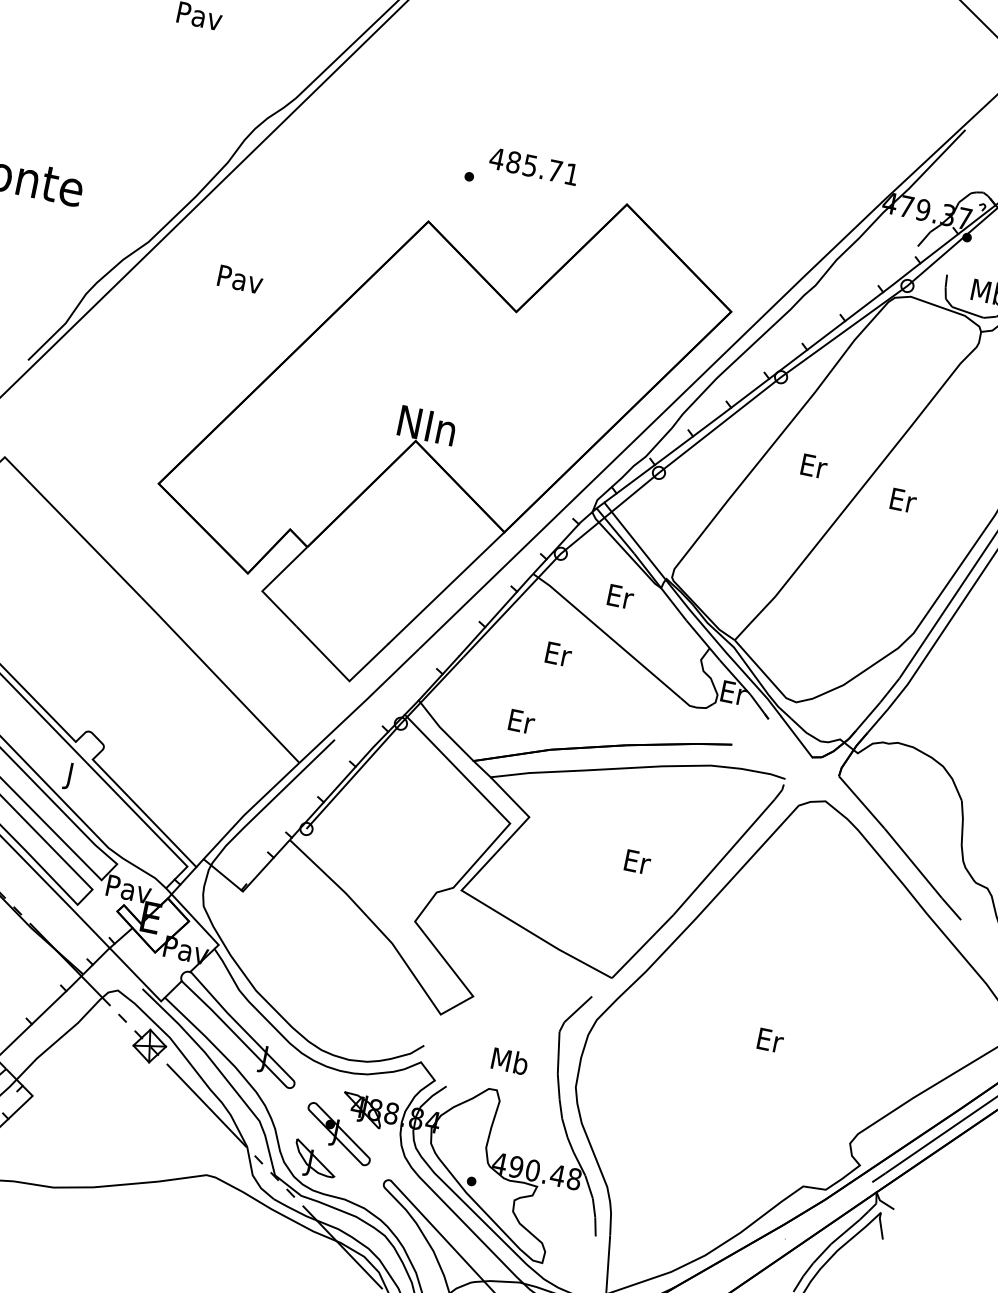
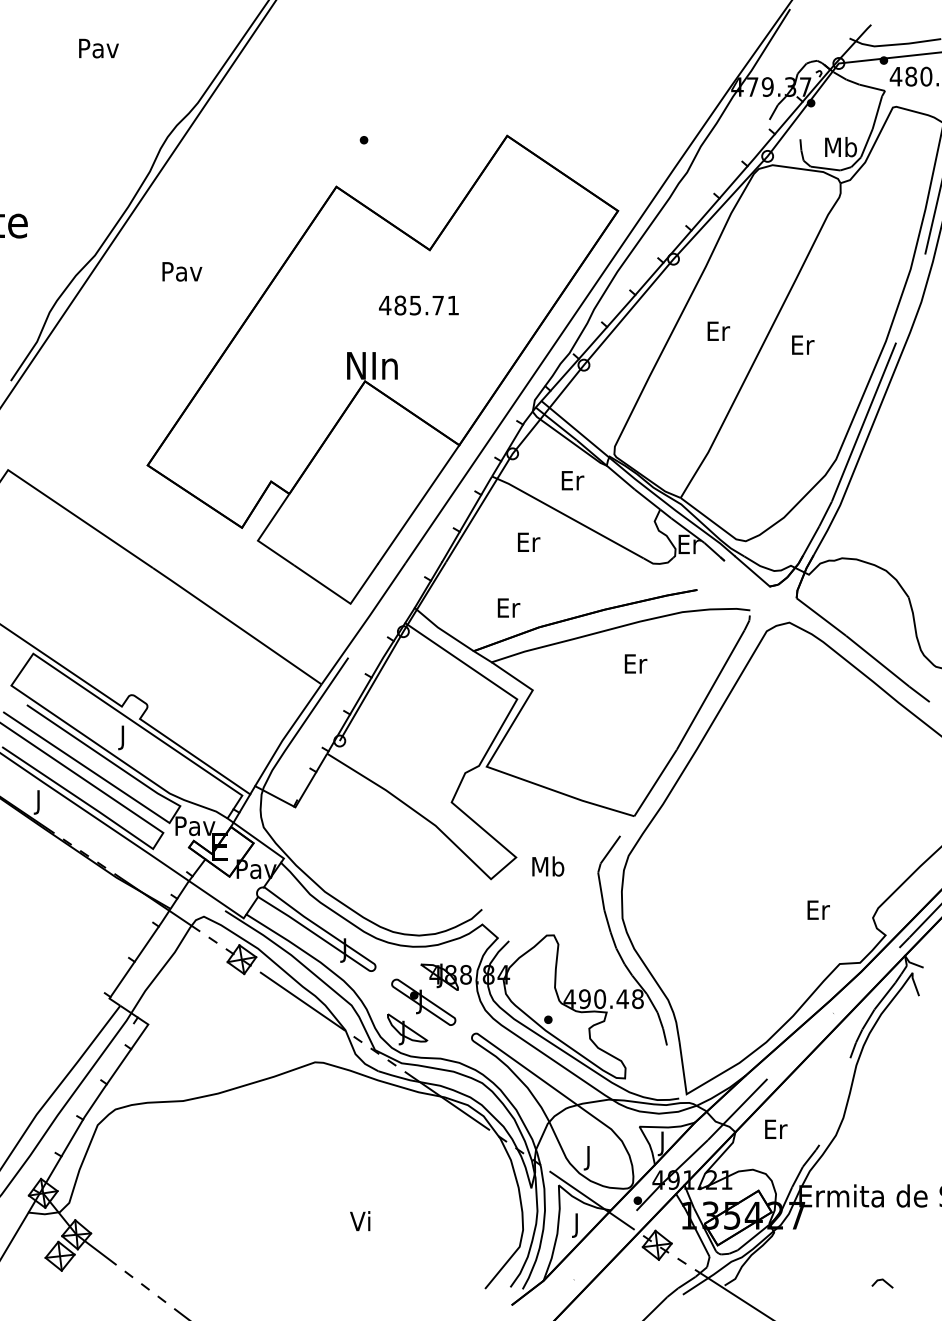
text: (533, 166) -> (418, 305), moved
text: (637, 861) -> (635, 663), moved
text: (770, 1039) -> (818, 909), moved
text: (510, 1061) -> (548, 866), moved

